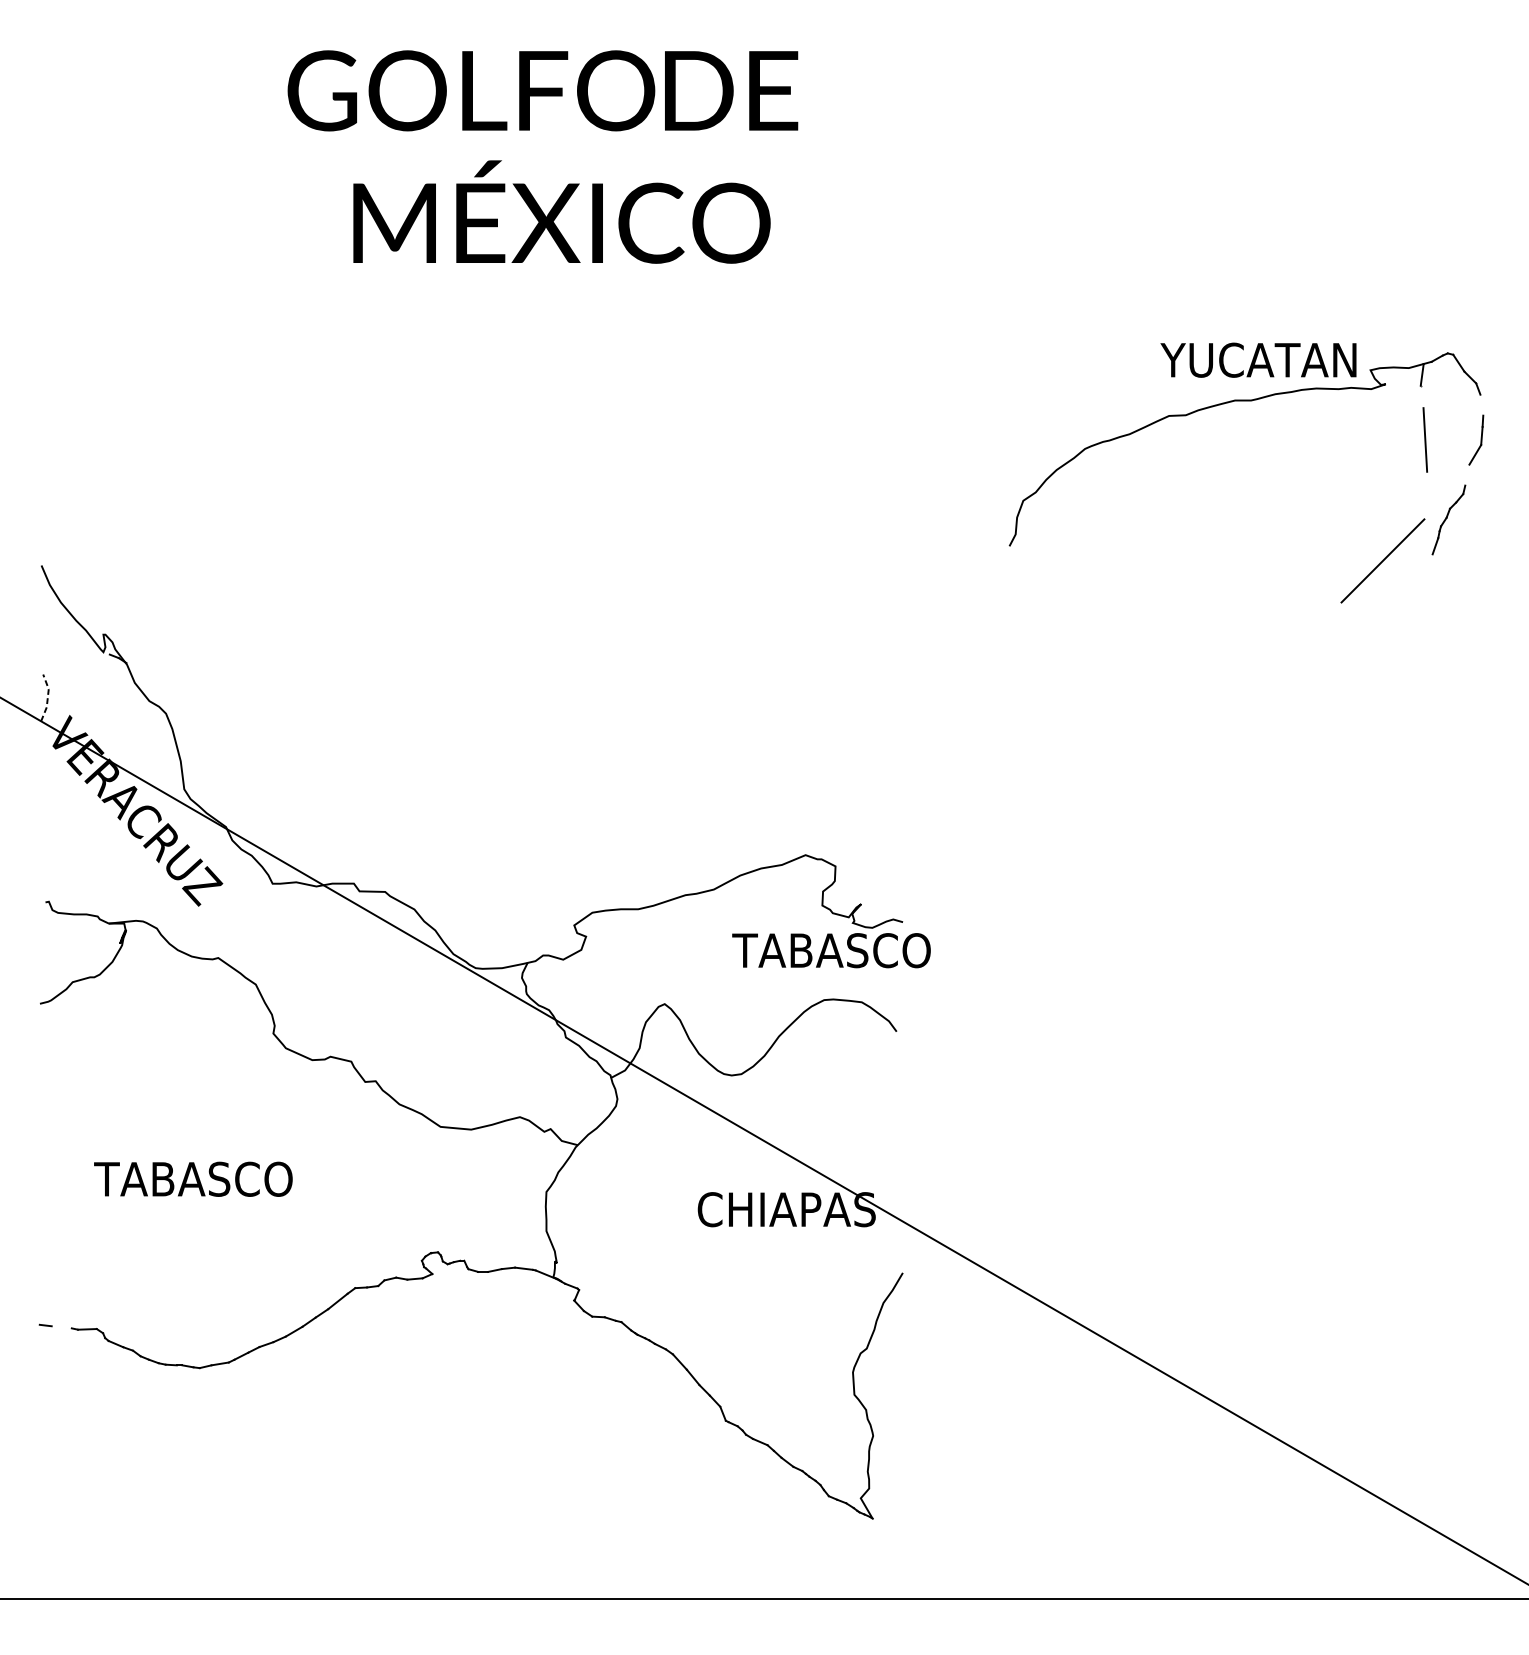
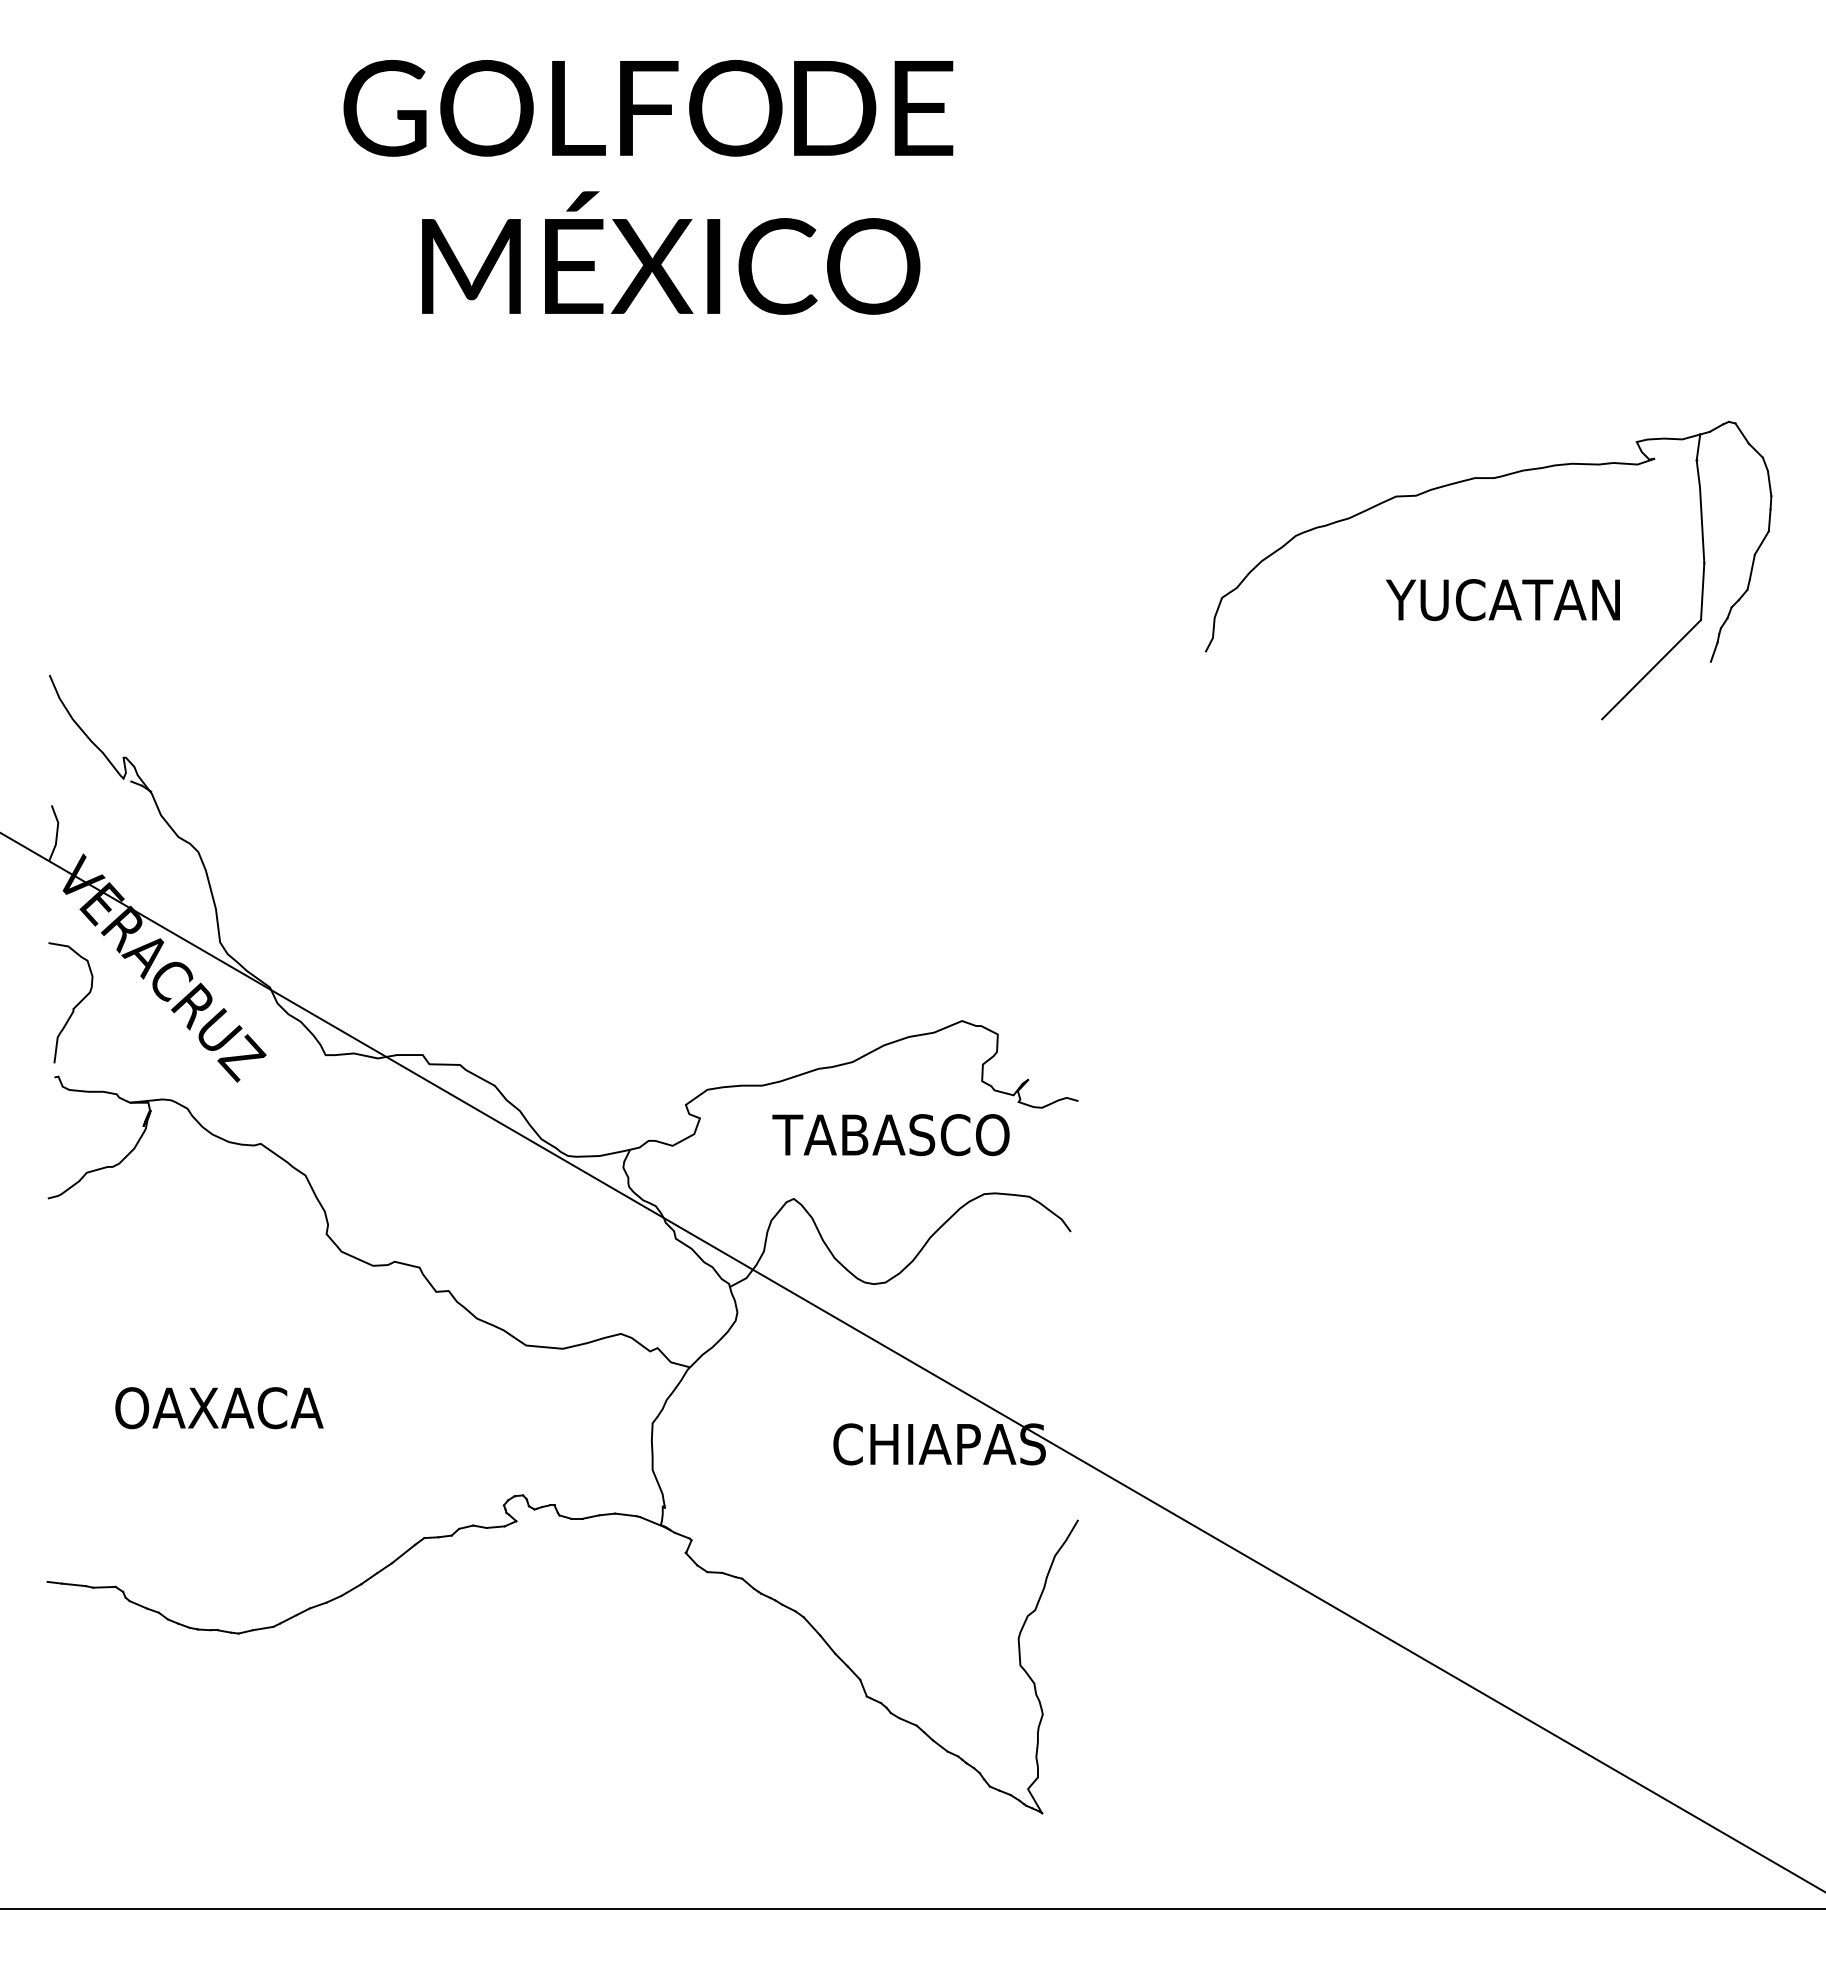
text: (1258, 360) -> (1502, 600), moved
line: (1421, 396) -> (1697, 473), added
line: (1481, 405) -> (1769, 483), added
line: (1466, 474) -> (1751, 566), added
line: (1425, 495) -> (1702, 591), added
line: (48, 697) -> (57, 832), dashed -> solid
curve: (62, 842) -> (74, 1006), added
text: (831, 951) -> (890, 1135), moved
text: (192, 1179) -> (230, 1408), TABASCO -> OAXACA
line: (61, 1327) -> (73, 1584), added

